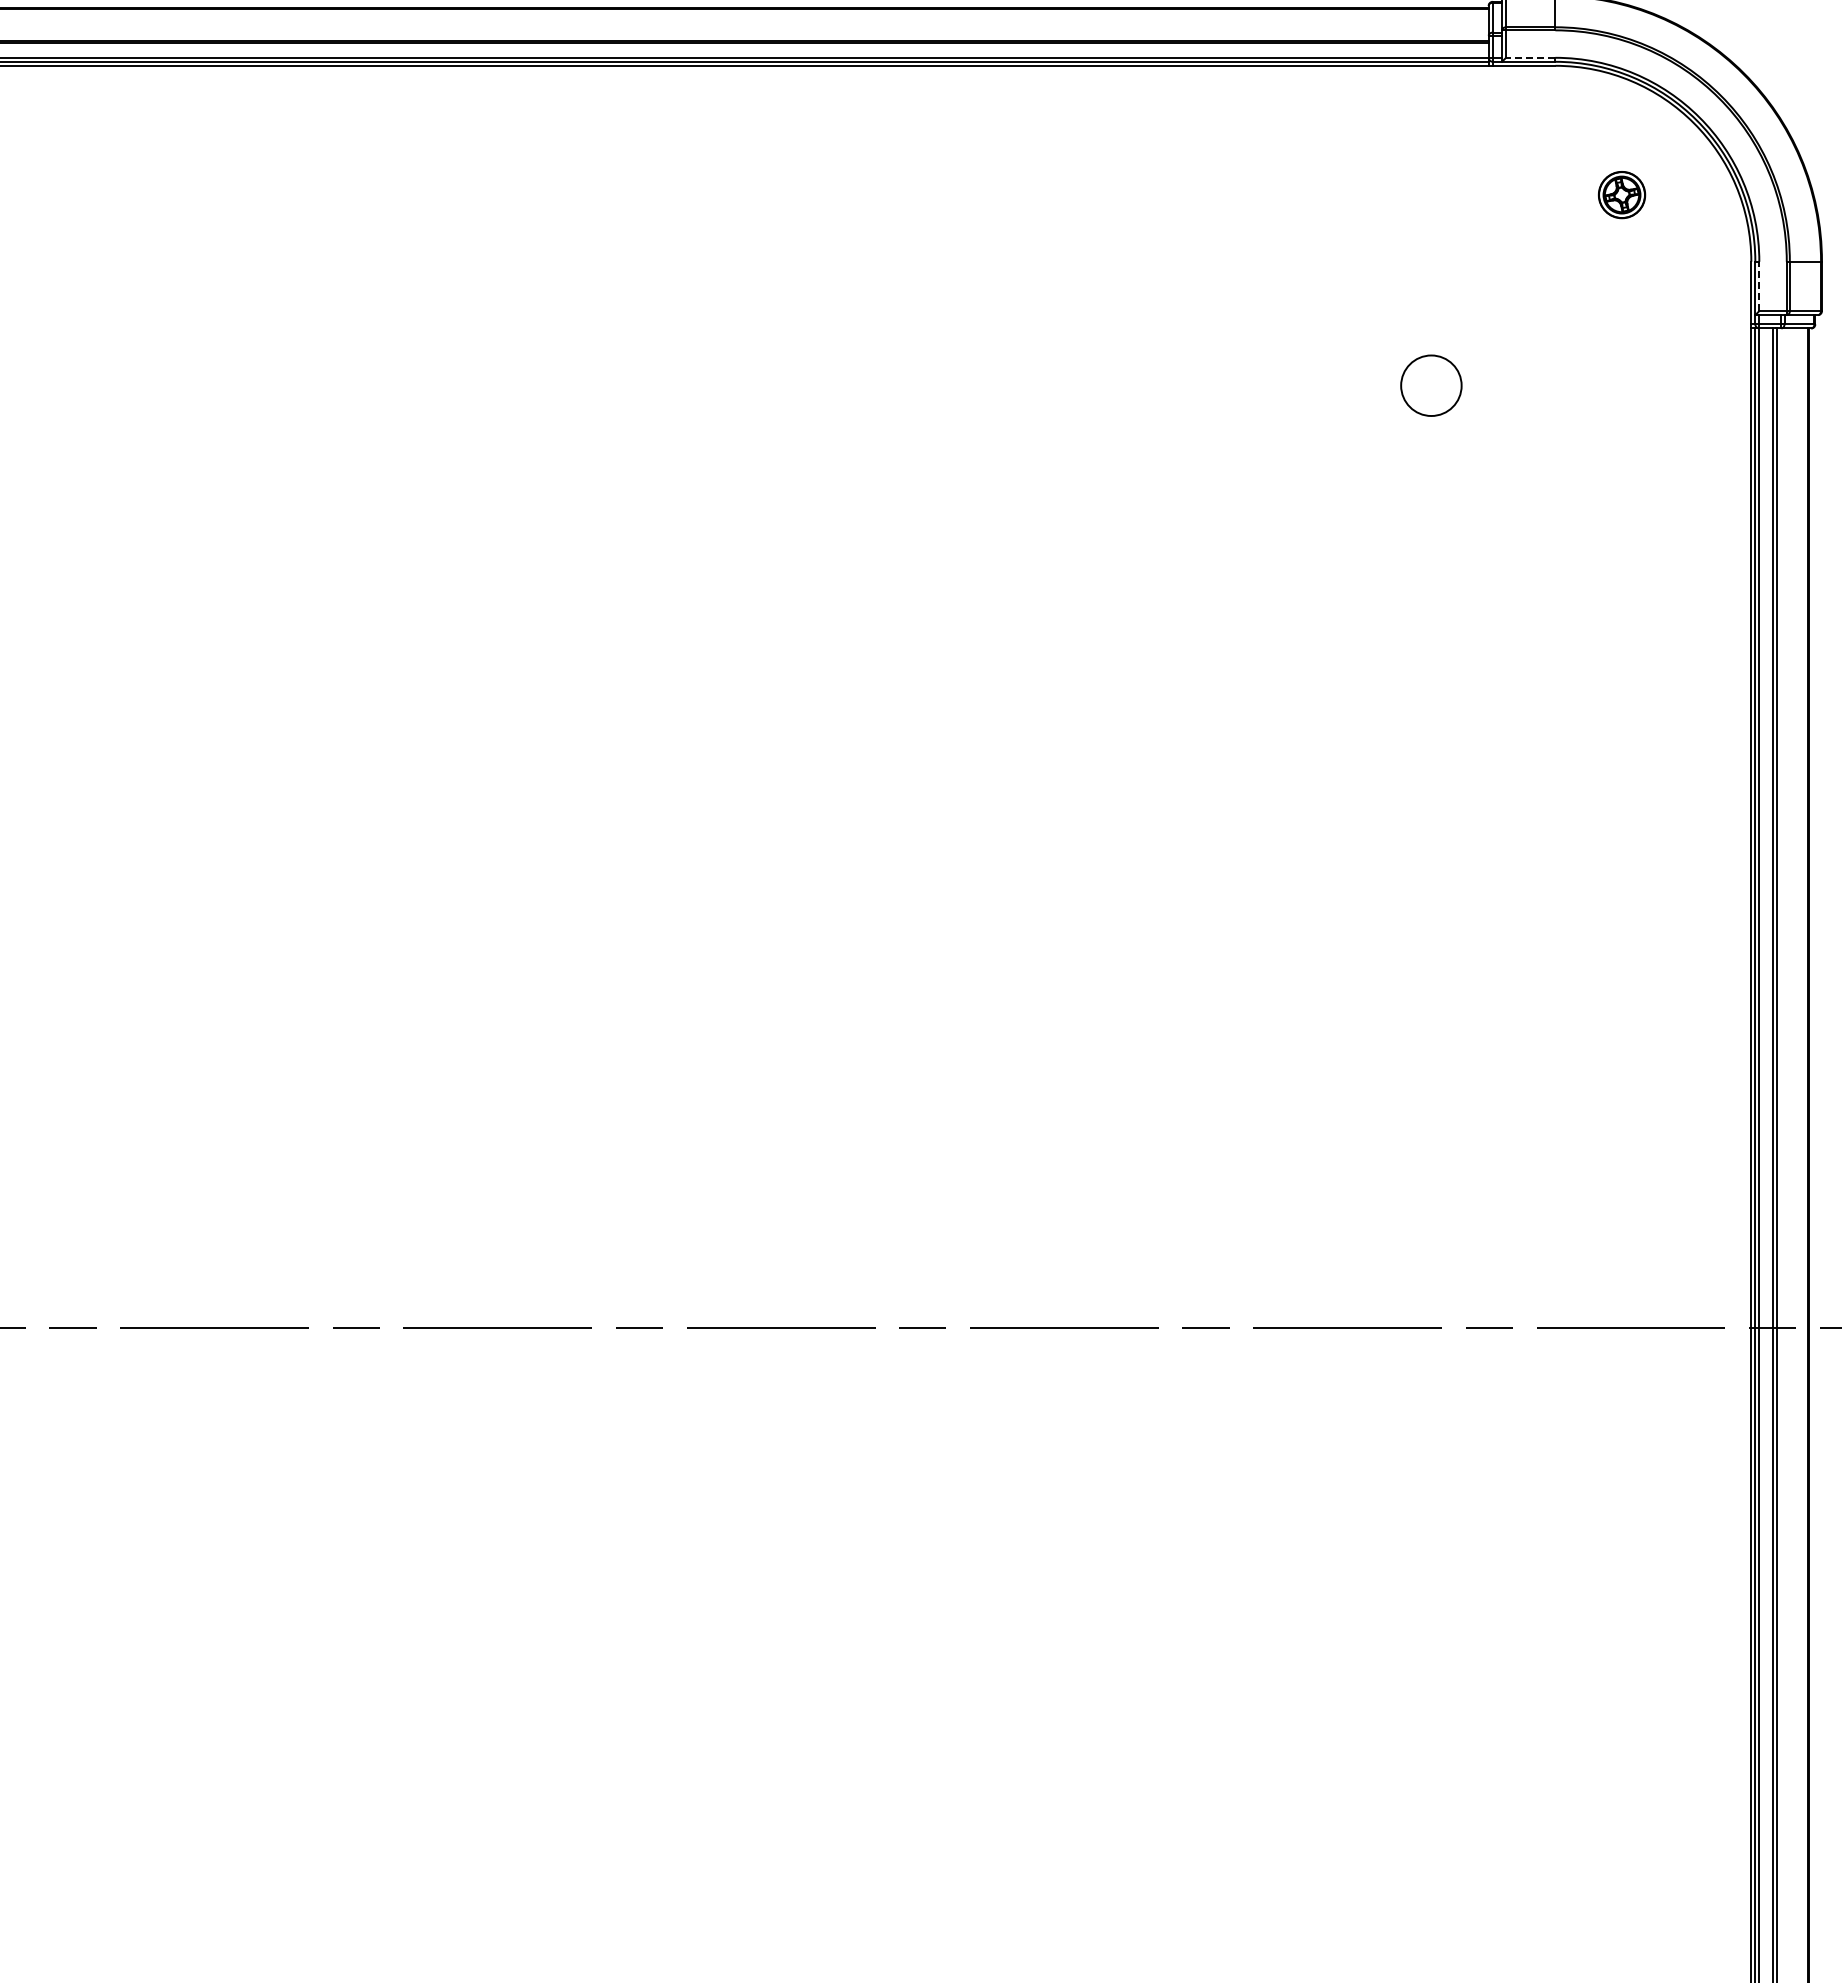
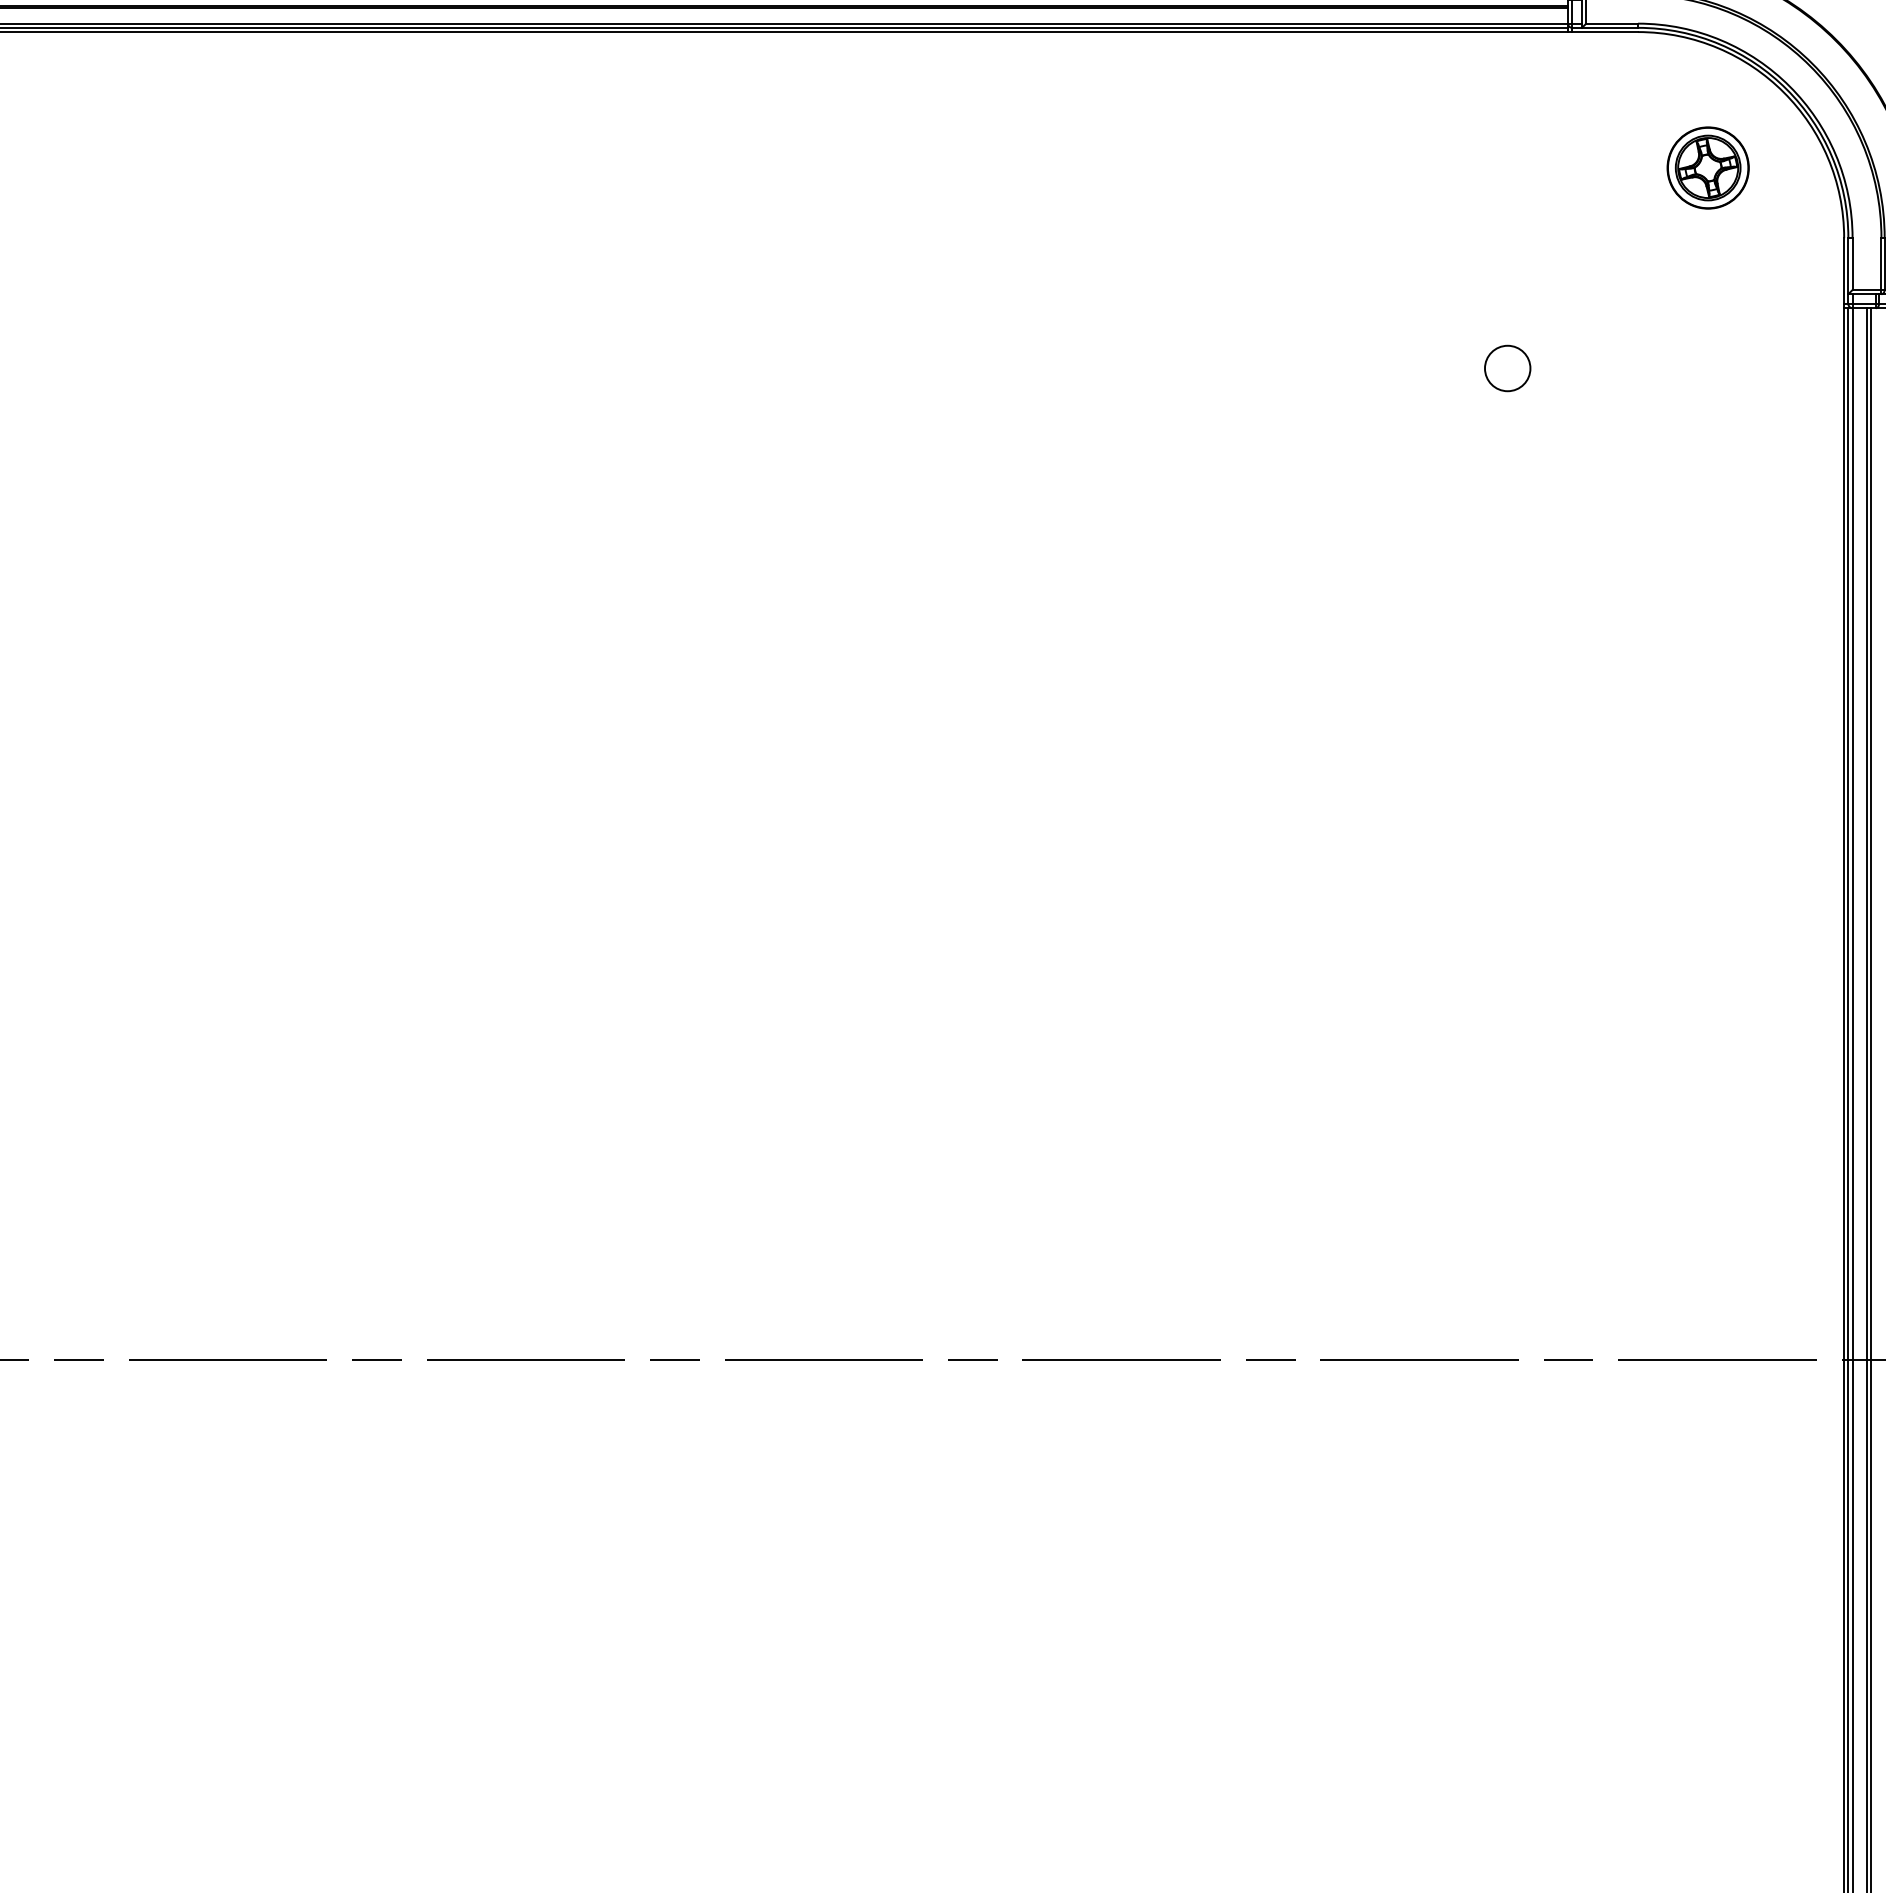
line: (1530, 57) -> (1611, 23), dashed -> solid
part: (1621, 194) -> (1707, 167), size x1.67
line: (1759, 286) -> (1852, 264), dashed -> solid
circle: (1431, 385) -> (1507, 368), size x0.71

